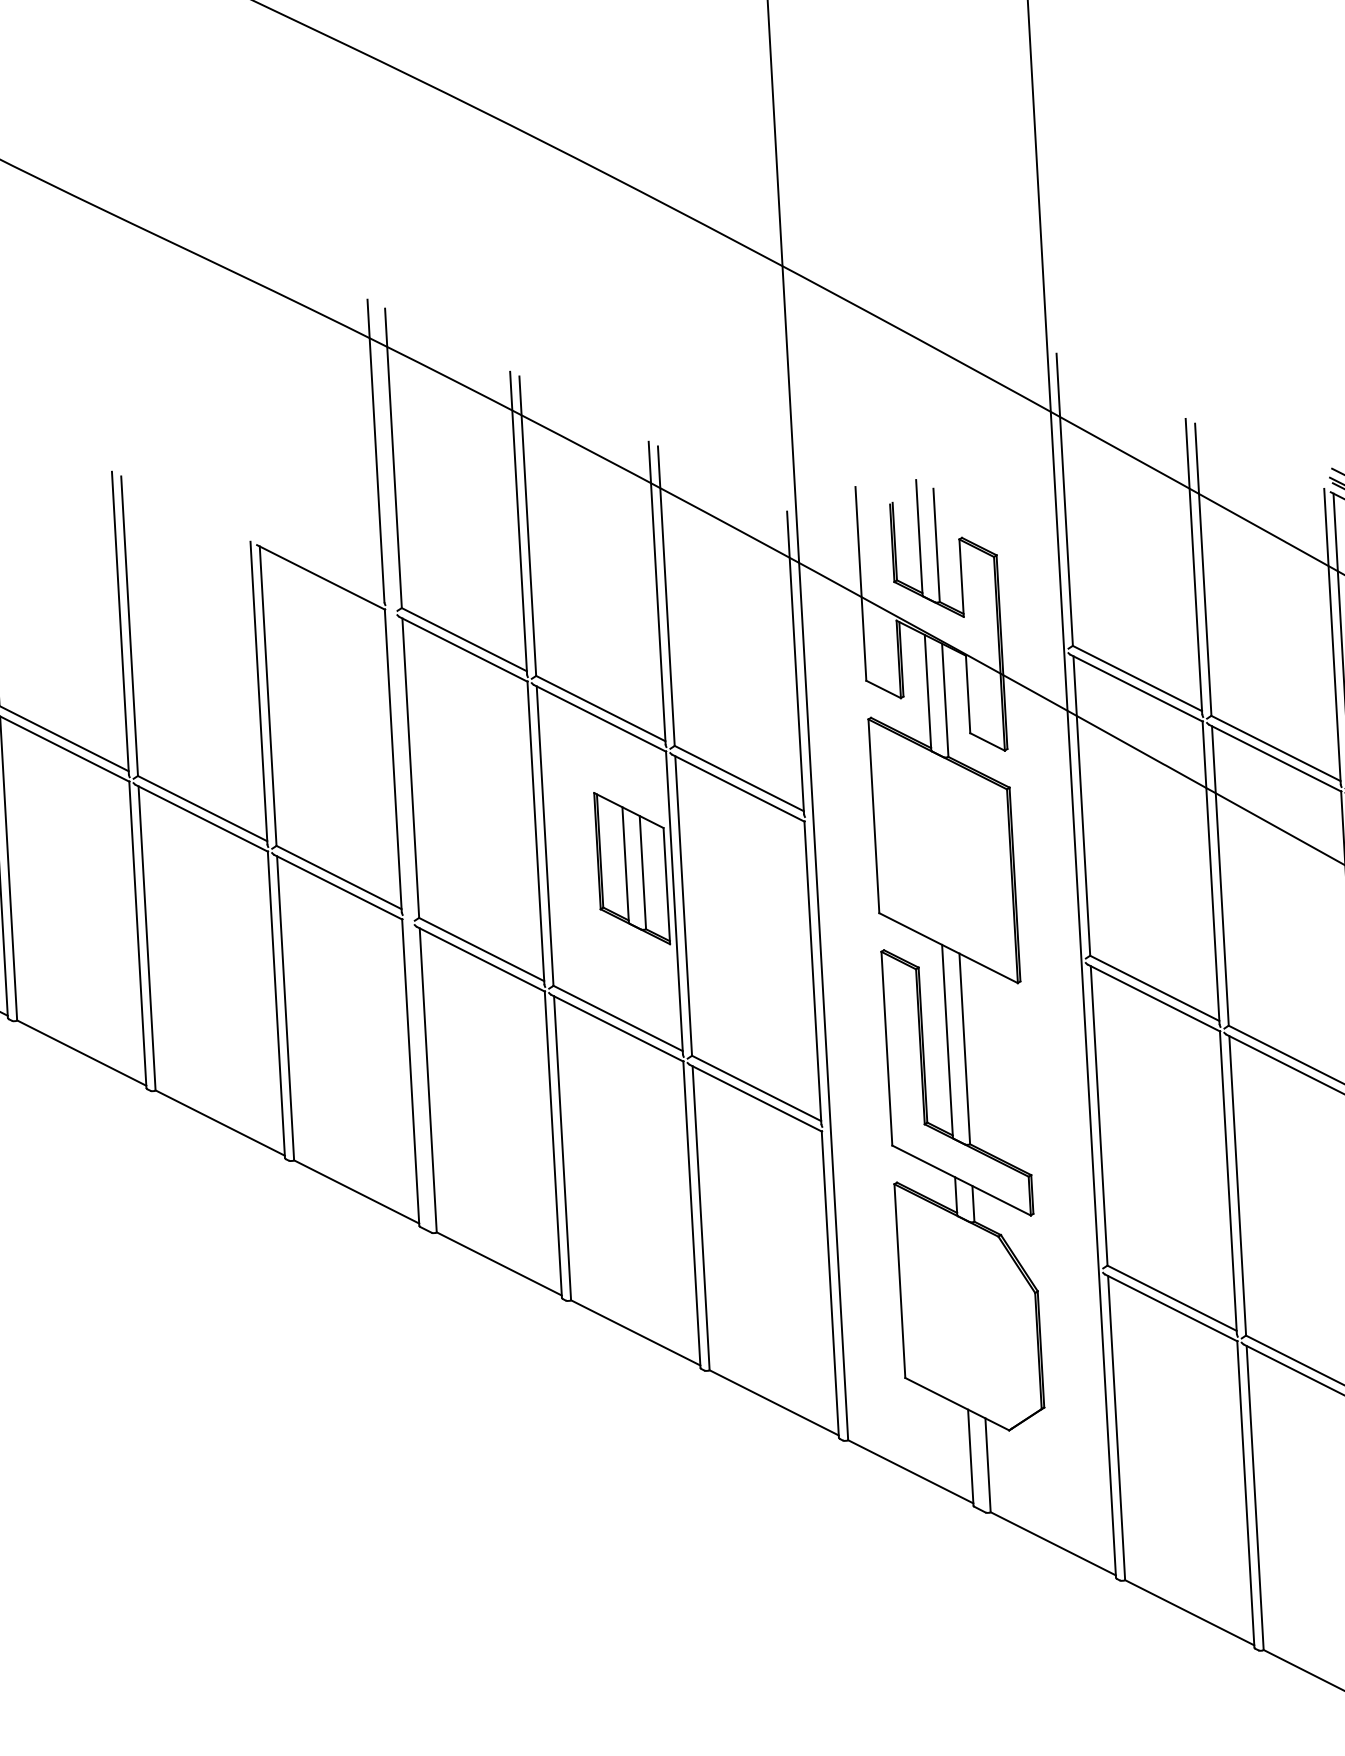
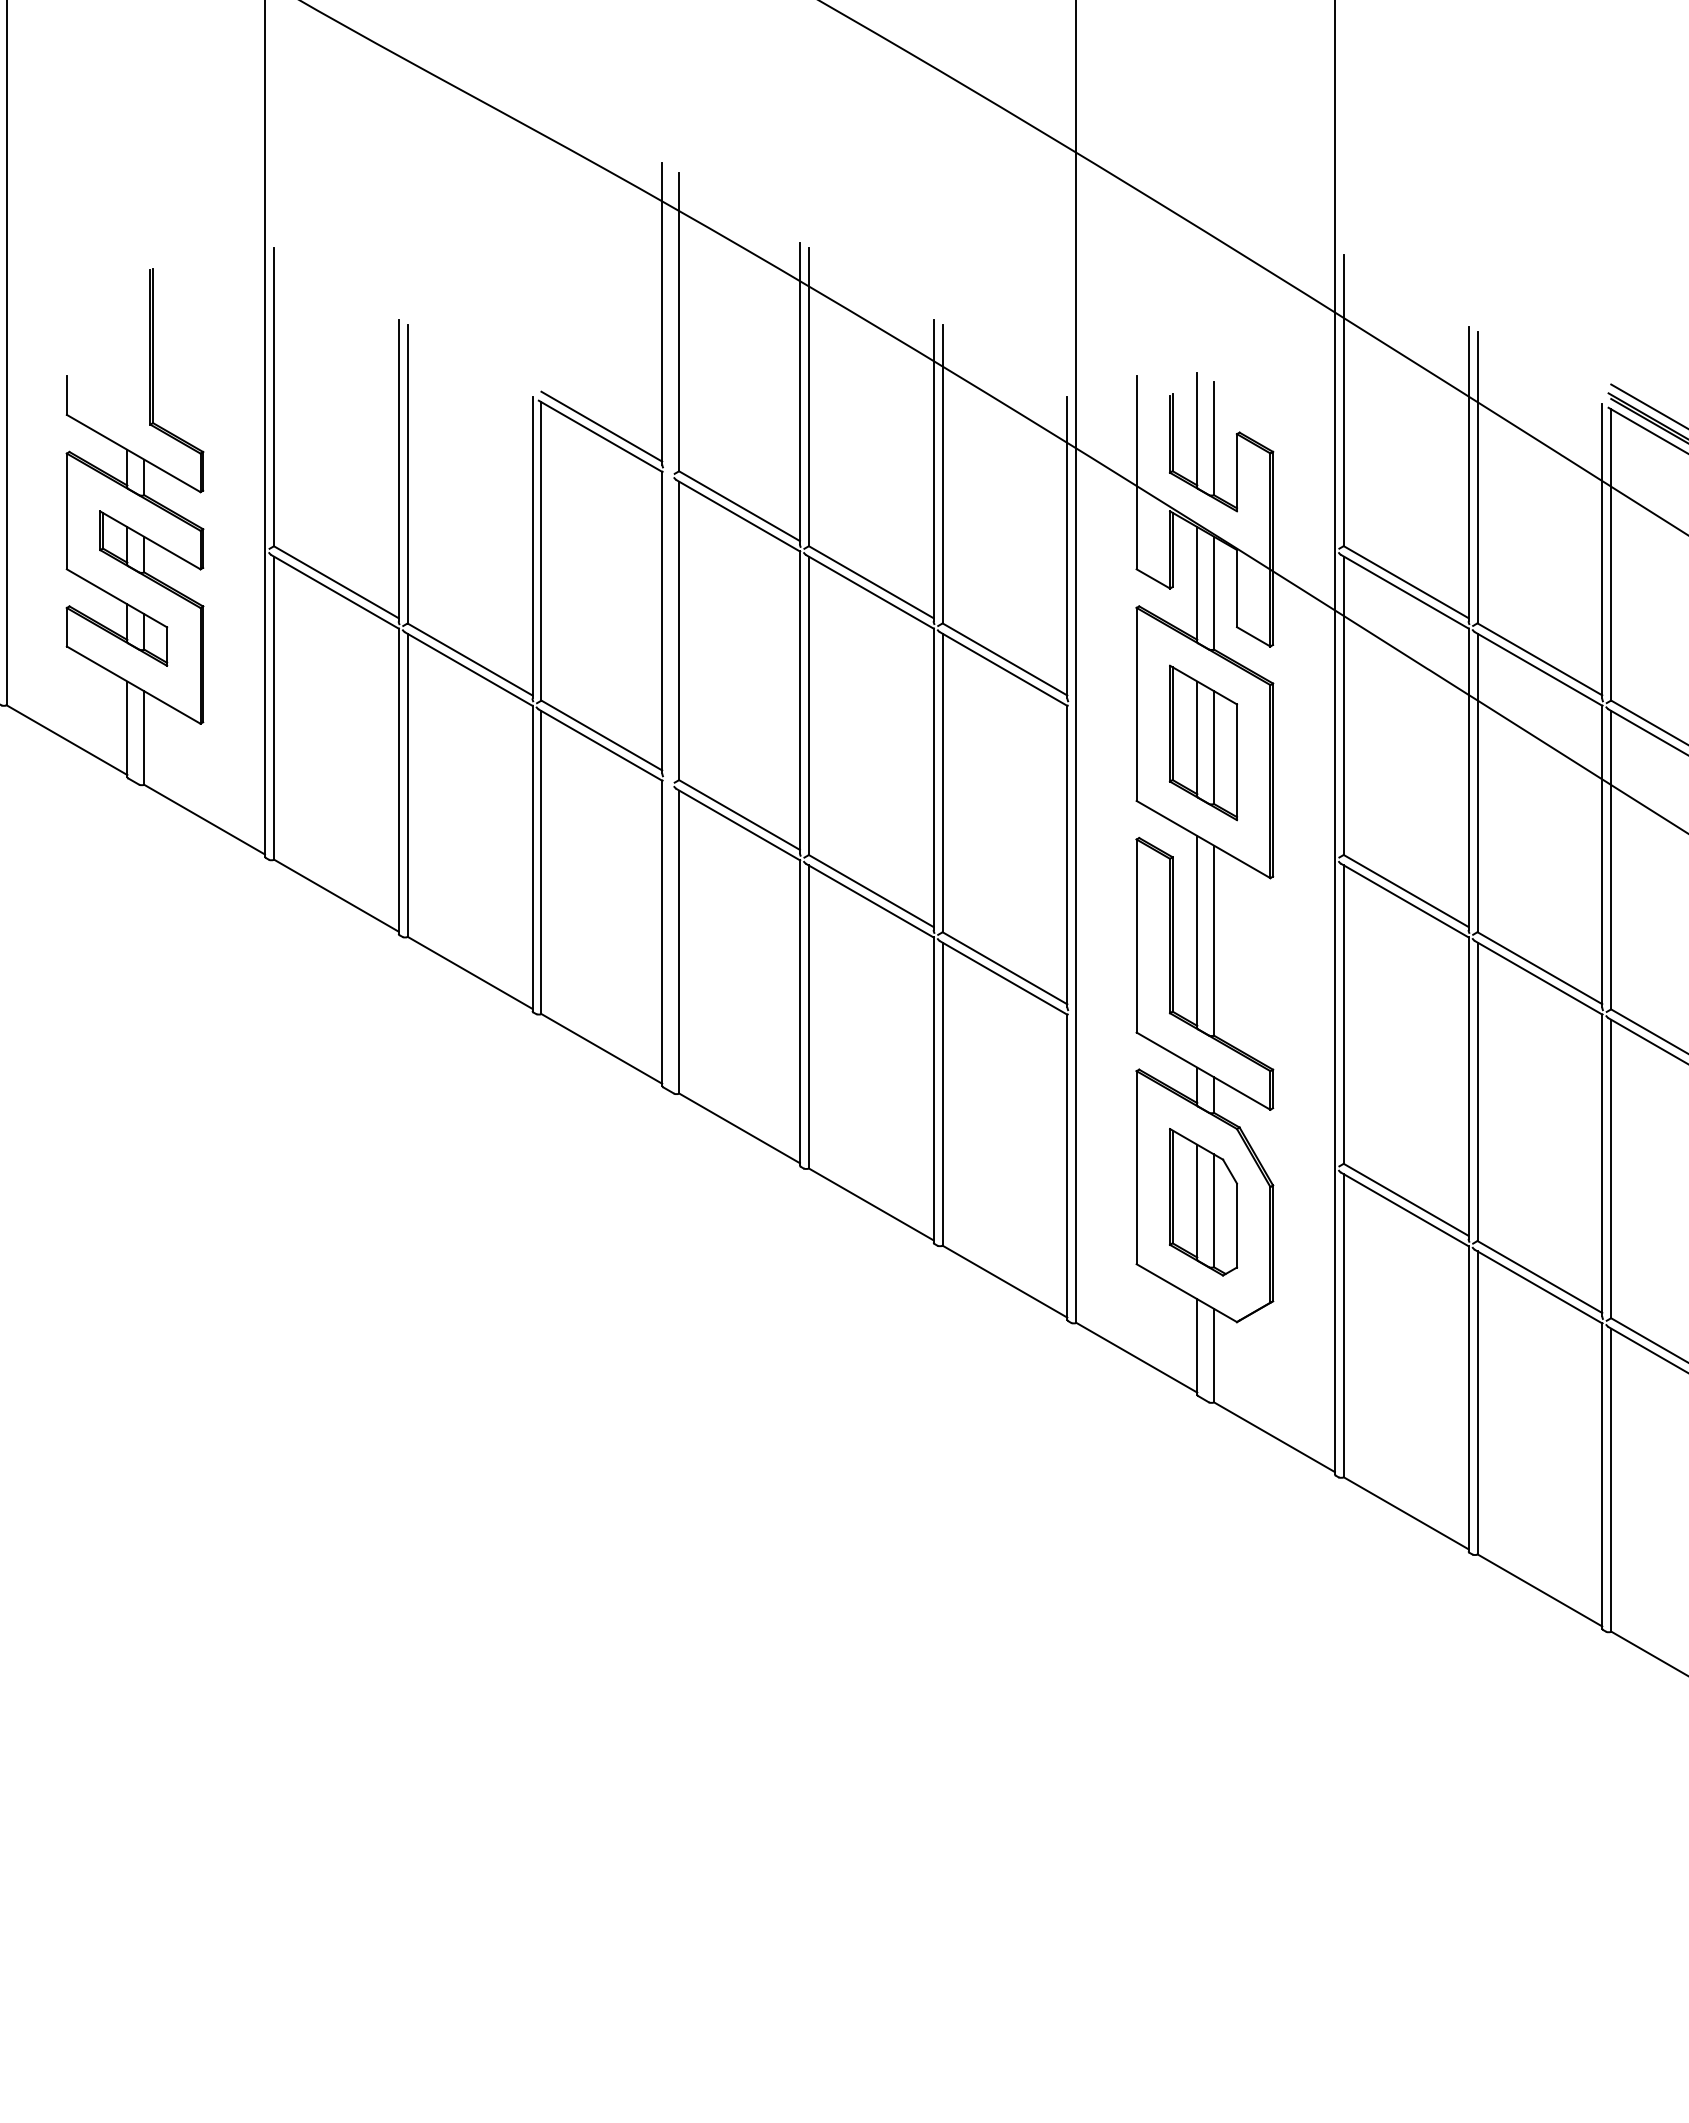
line: (321, 567) -> (601, 426), added
part: (631, 868) -> (1202, 742), moved
part: (968, 1312) -> (1203, 1202), added

